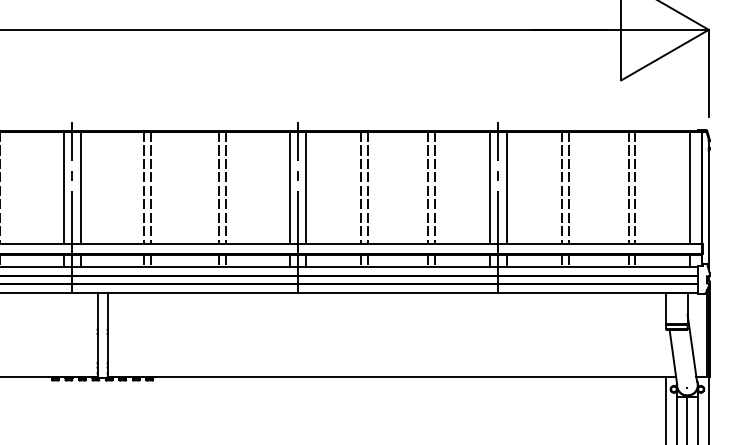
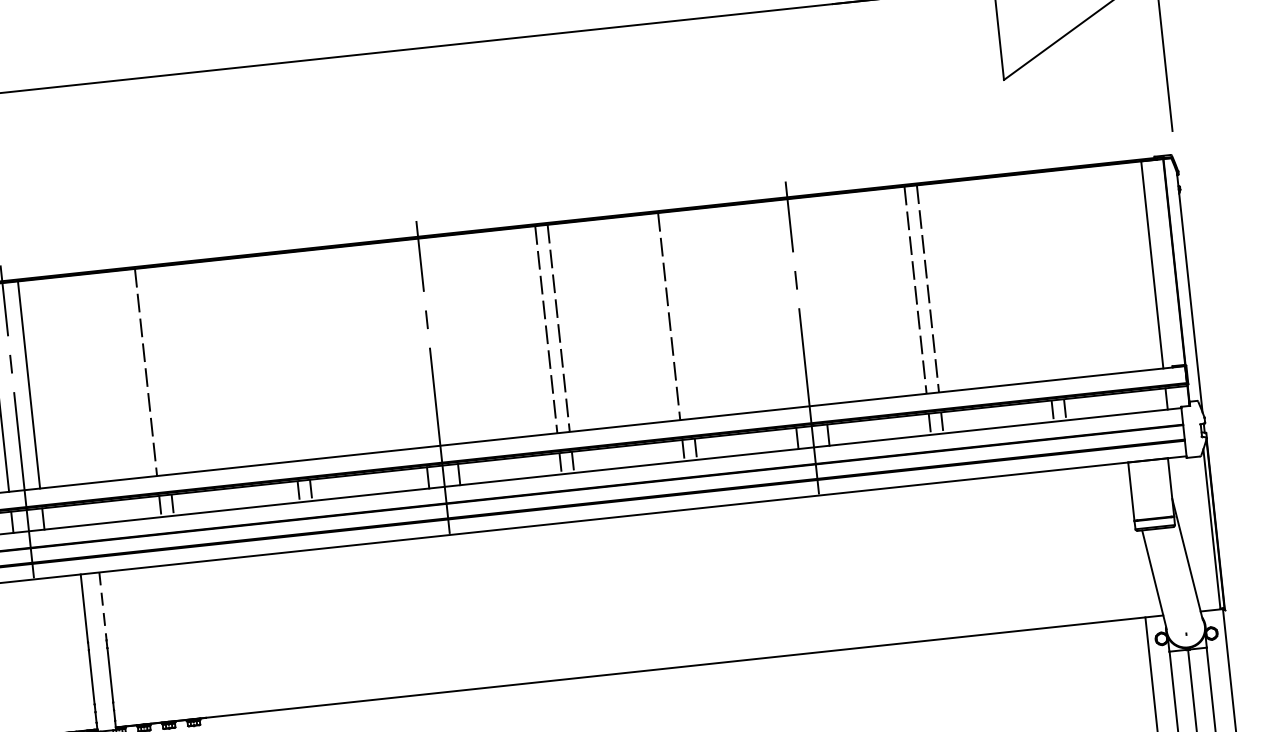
line: (150, 187) -> (157, 370), removed
line: (219, 187) -> (284, 356), removed
line: (226, 187) -> (297, 355), removed
line: (289, 187) -> (413, 342), removed
line: (306, 187) -> (445, 339), removed
line: (434, 187) -> (680, 314), removed
line: (489, 187) -> (782, 303), removed
line: (506, 187) -> (813, 299), removed
line: (628, 187) -> (1038, 275), removed
line: (635, 187) -> (1051, 274), removed
line: (107, 311) -> (102, 606), solid -> dashed

